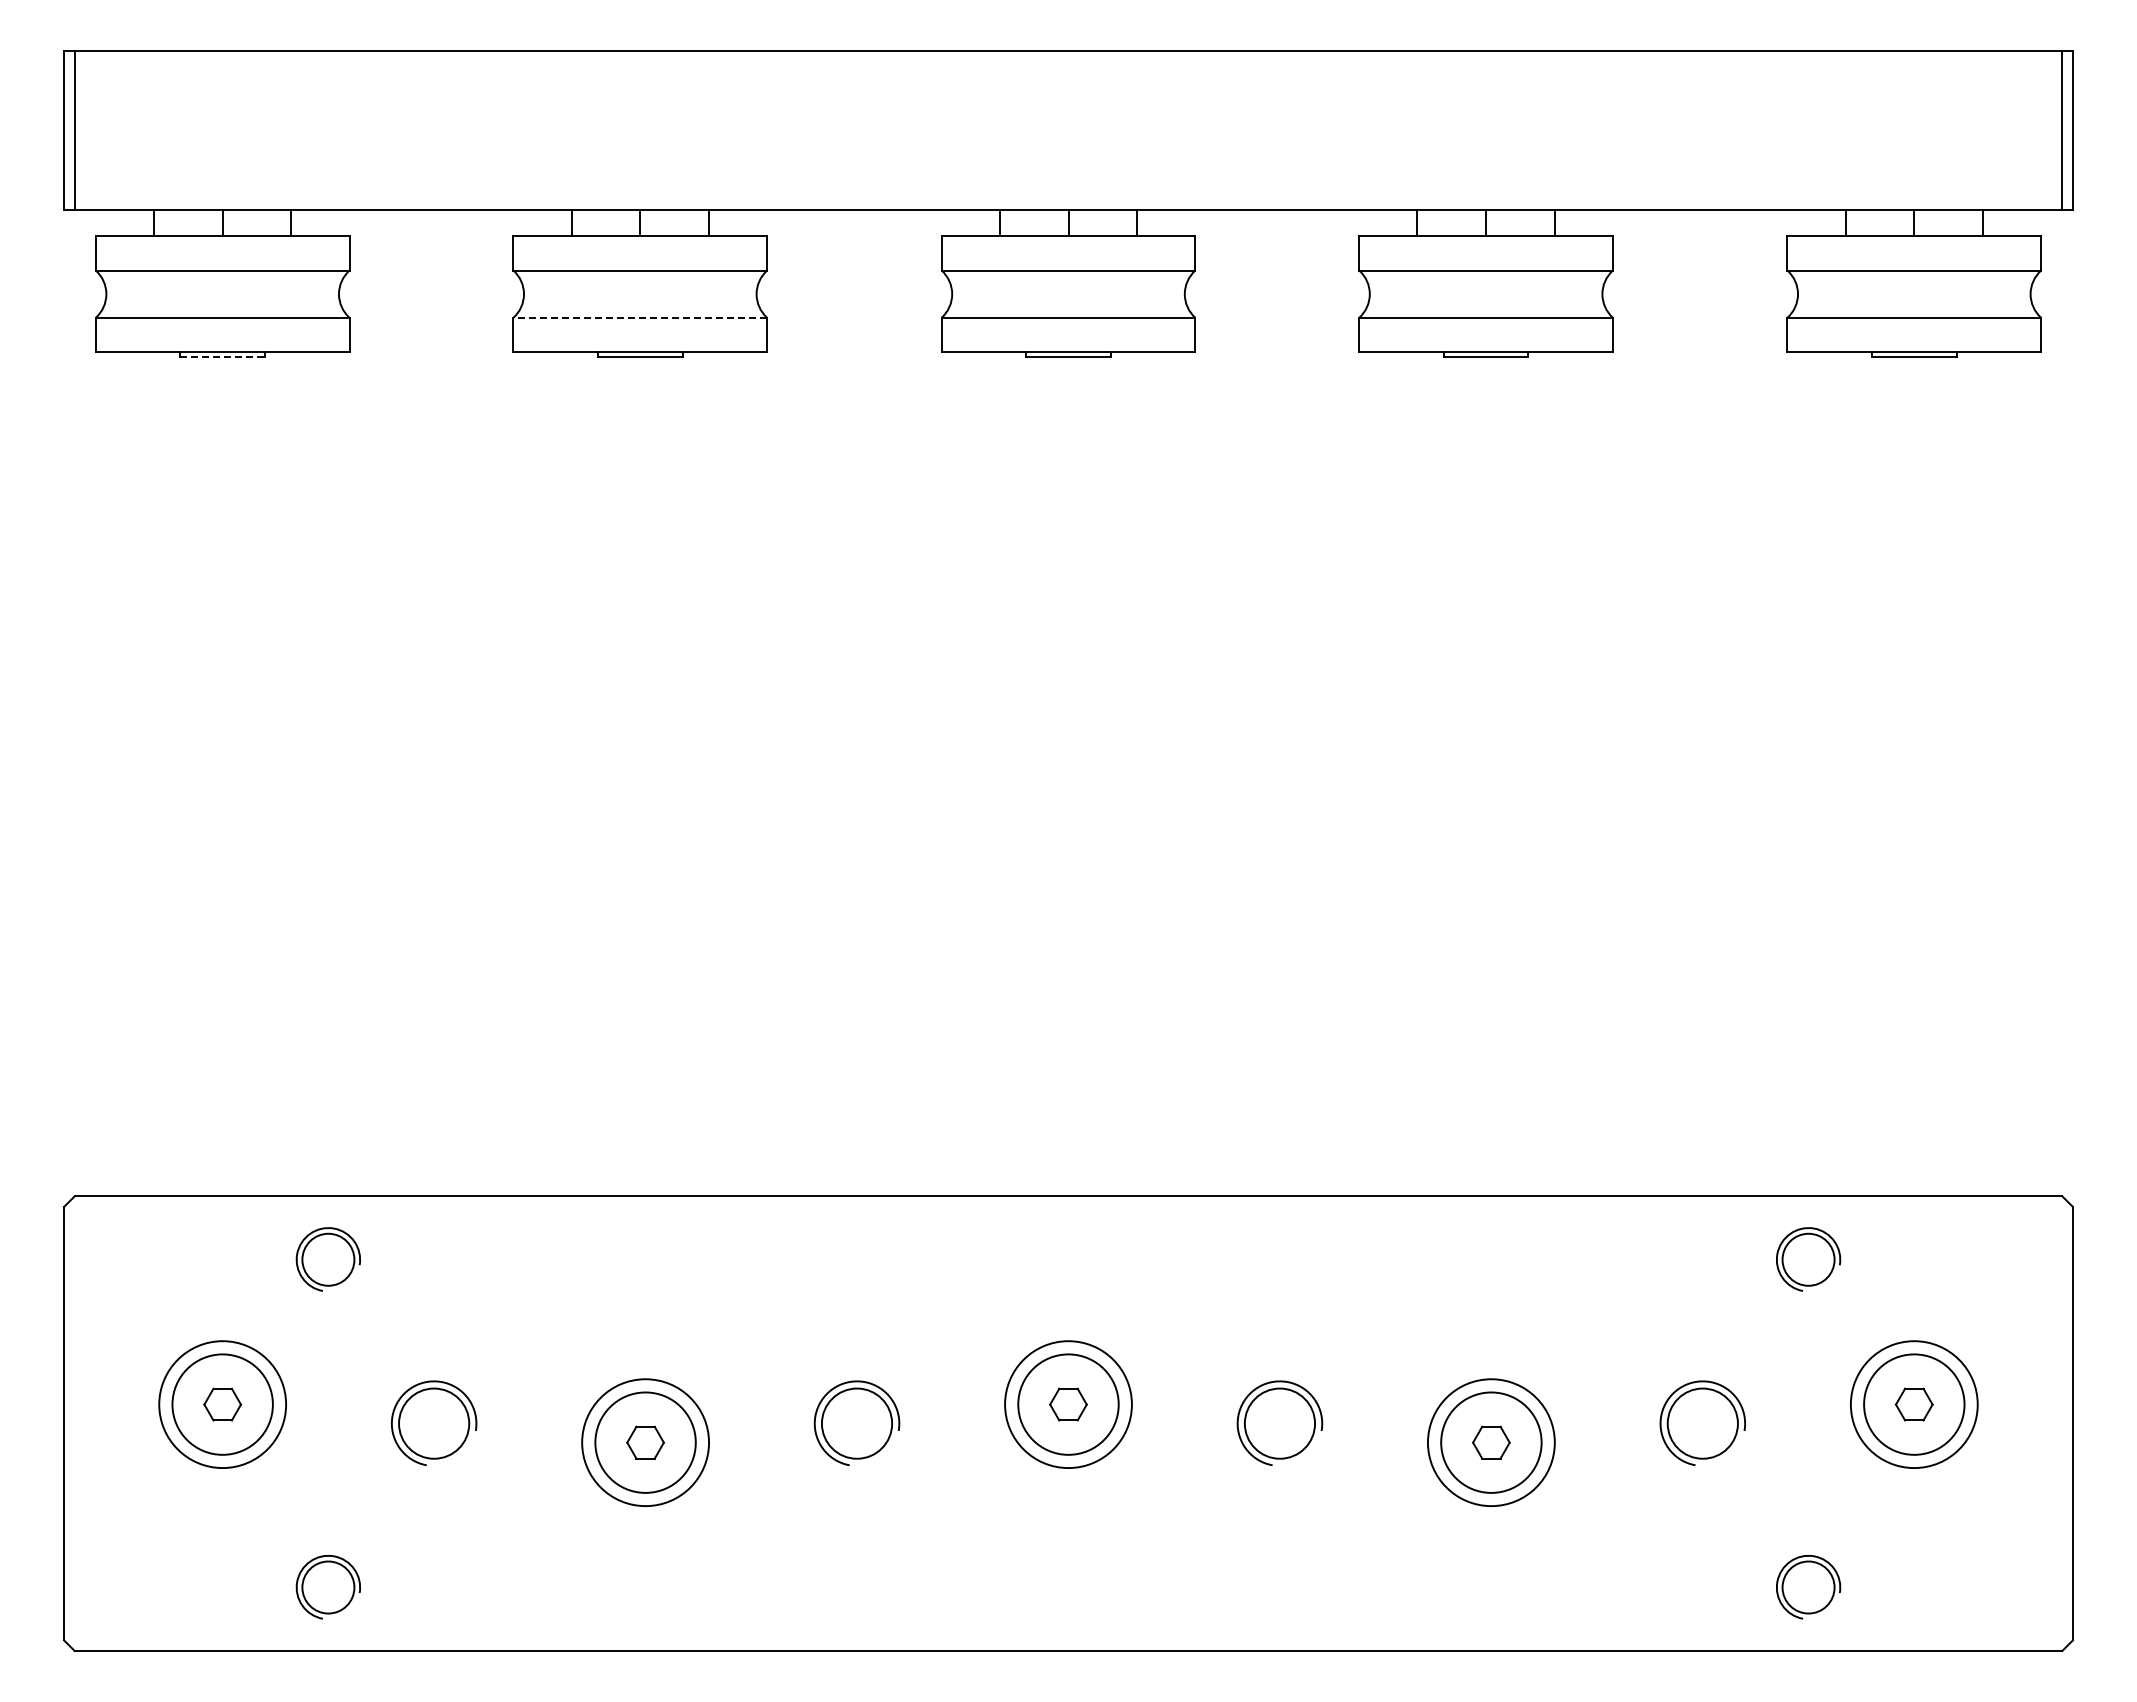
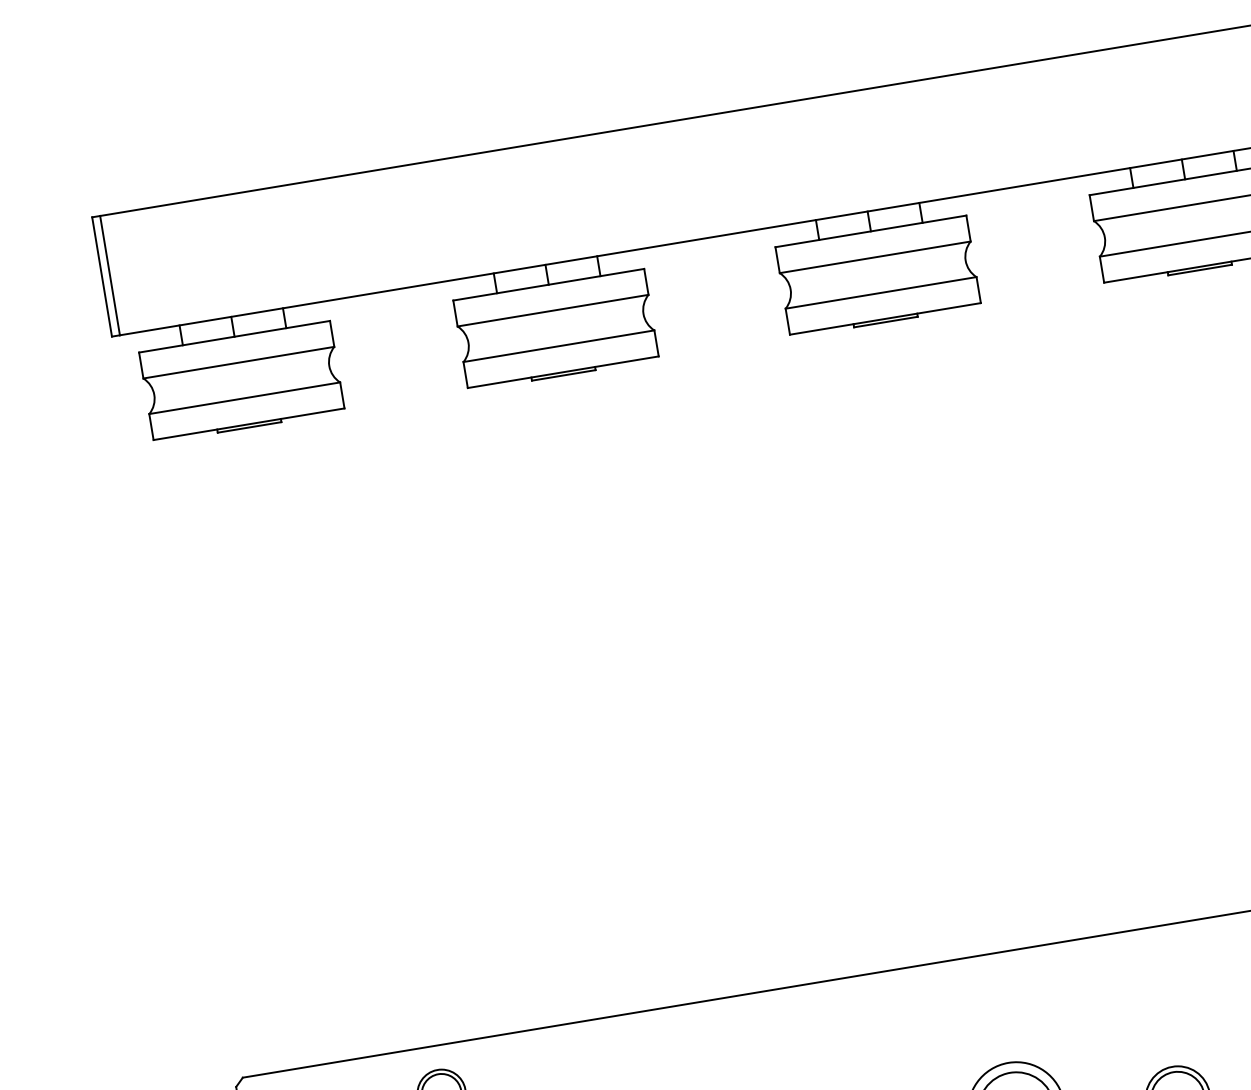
line: (640, 317) -> (559, 346), dashed -> solid
line: (223, 356) -> (250, 427), dashed -> solid

